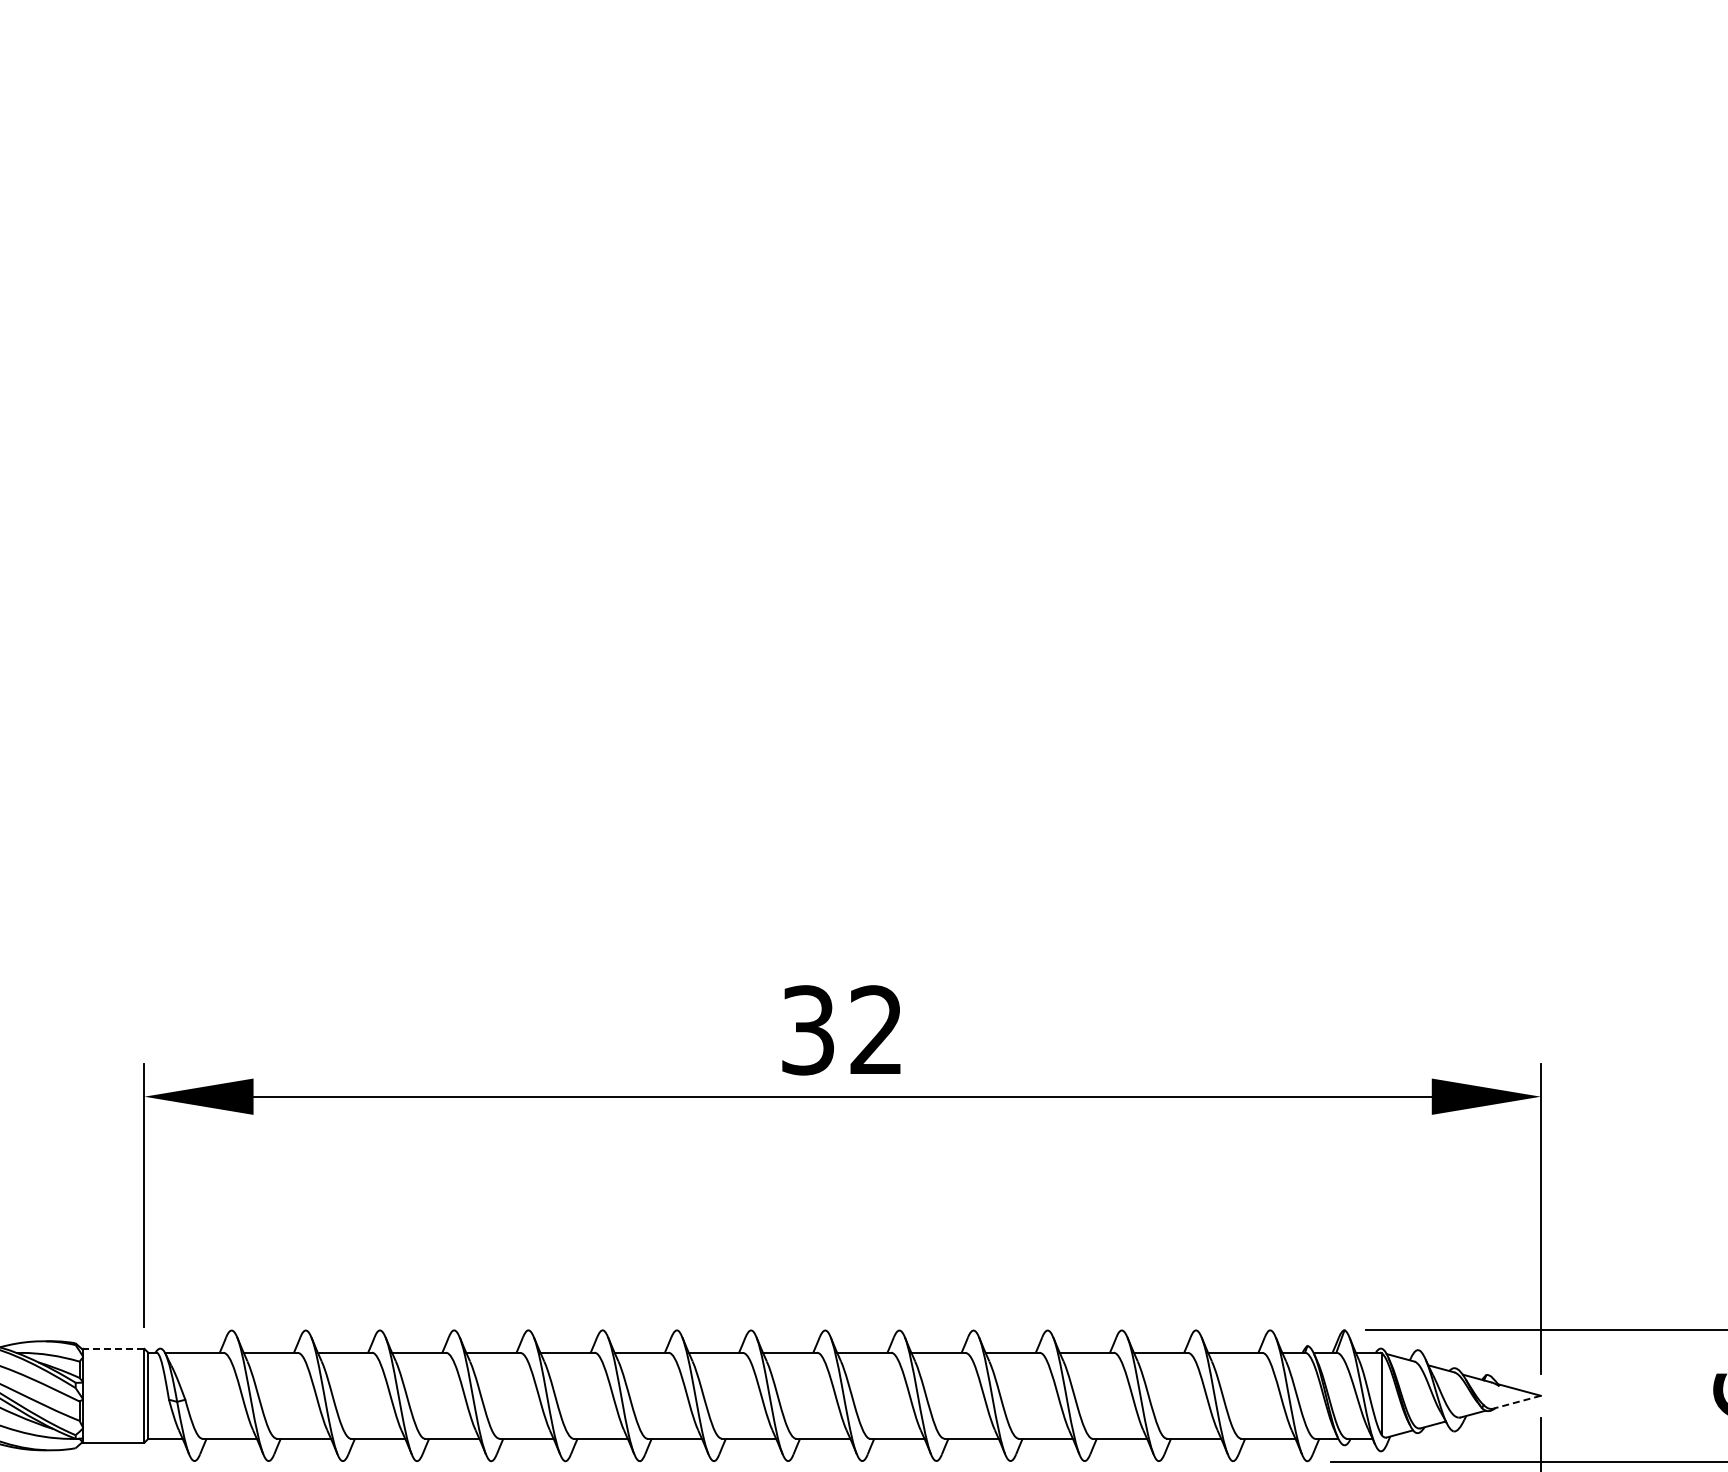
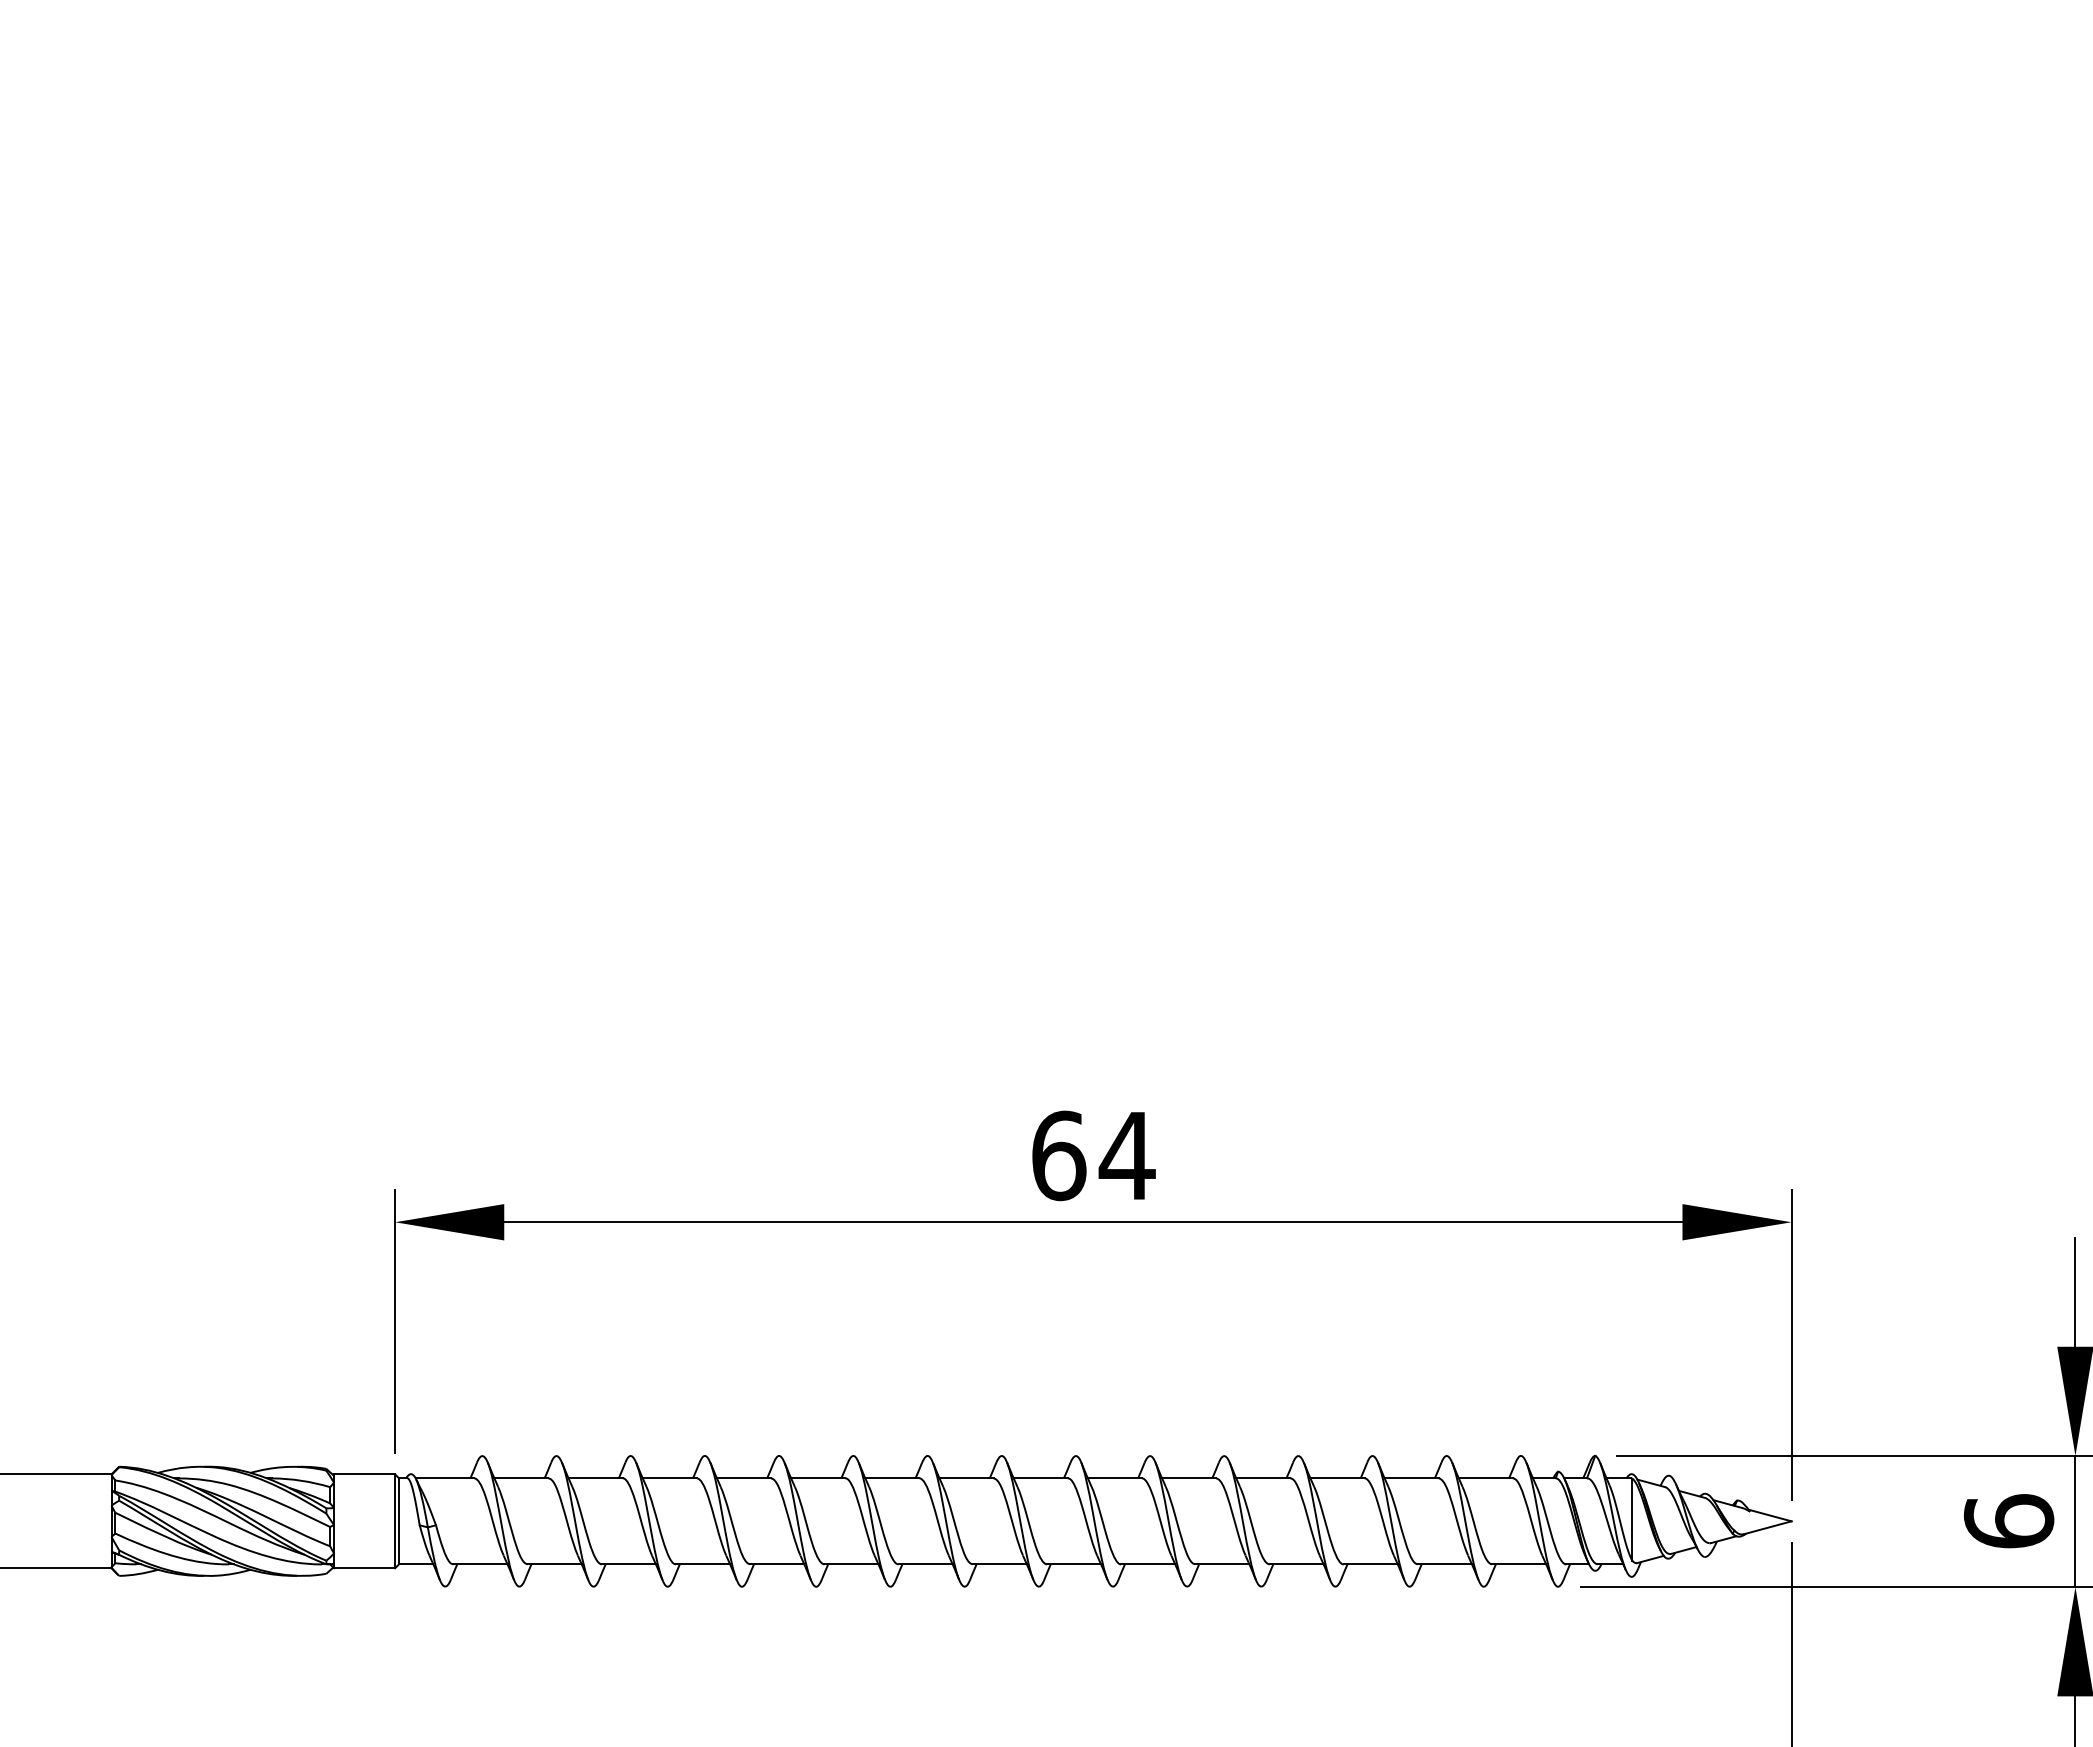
text: (842, 1029) -> (1093, 1155), 32 -> 64
line: (113, 1348) -> (364, 1474), dashed -> solid
line: (1516, 1401) -> (1767, 1527), dashed -> solid

